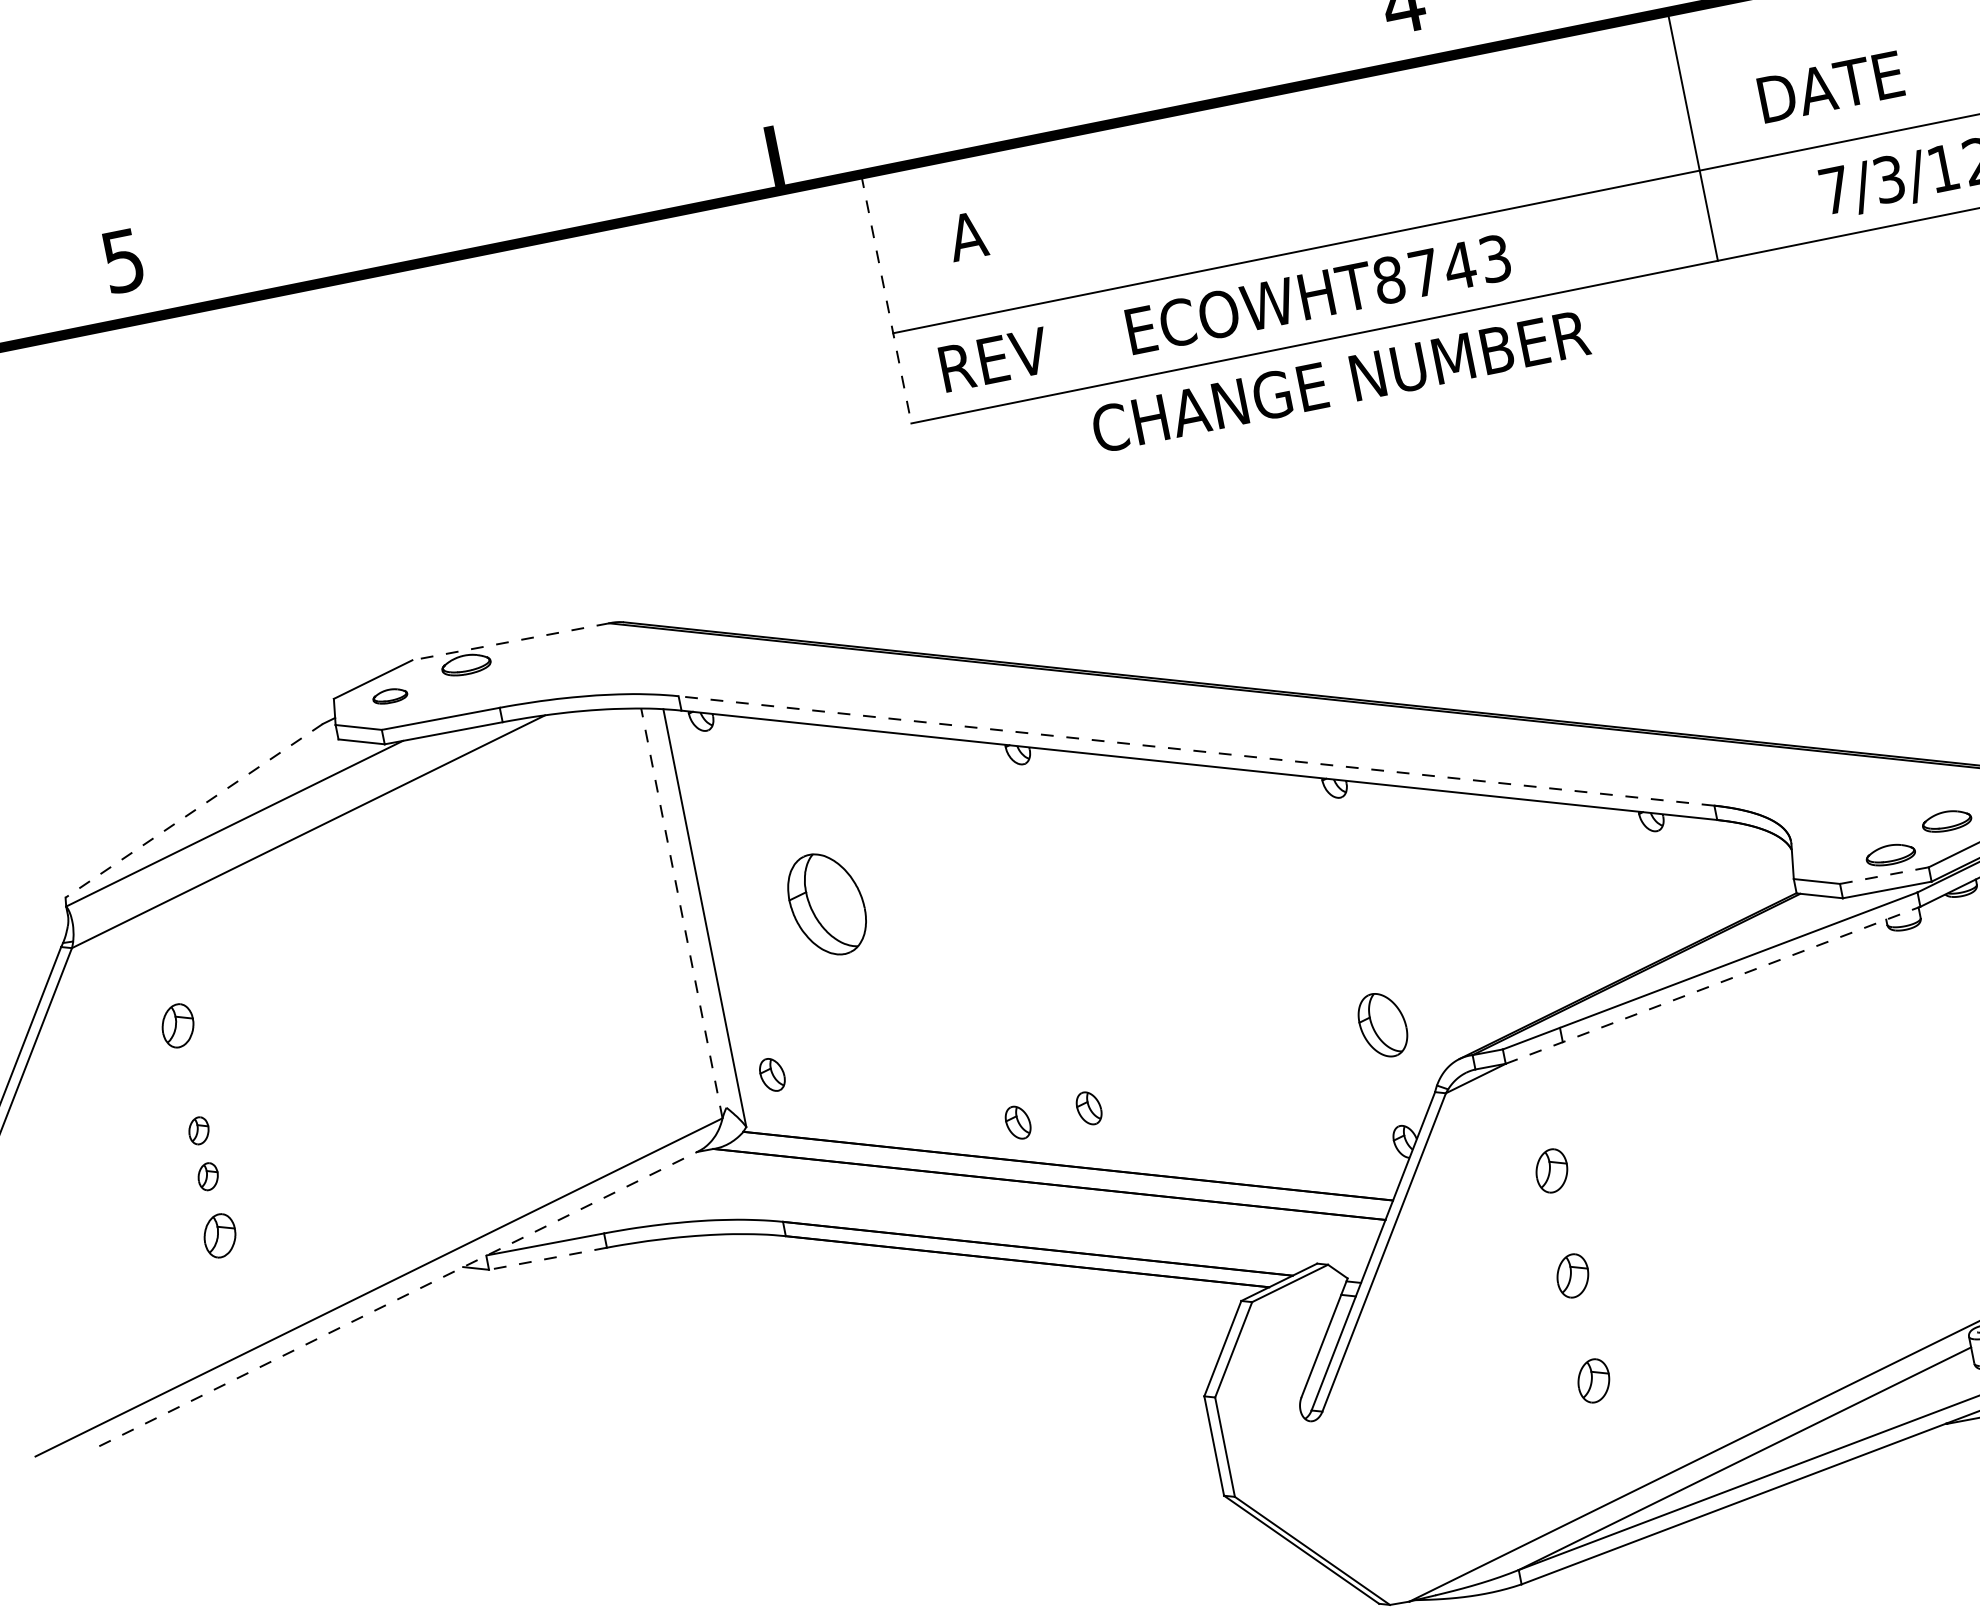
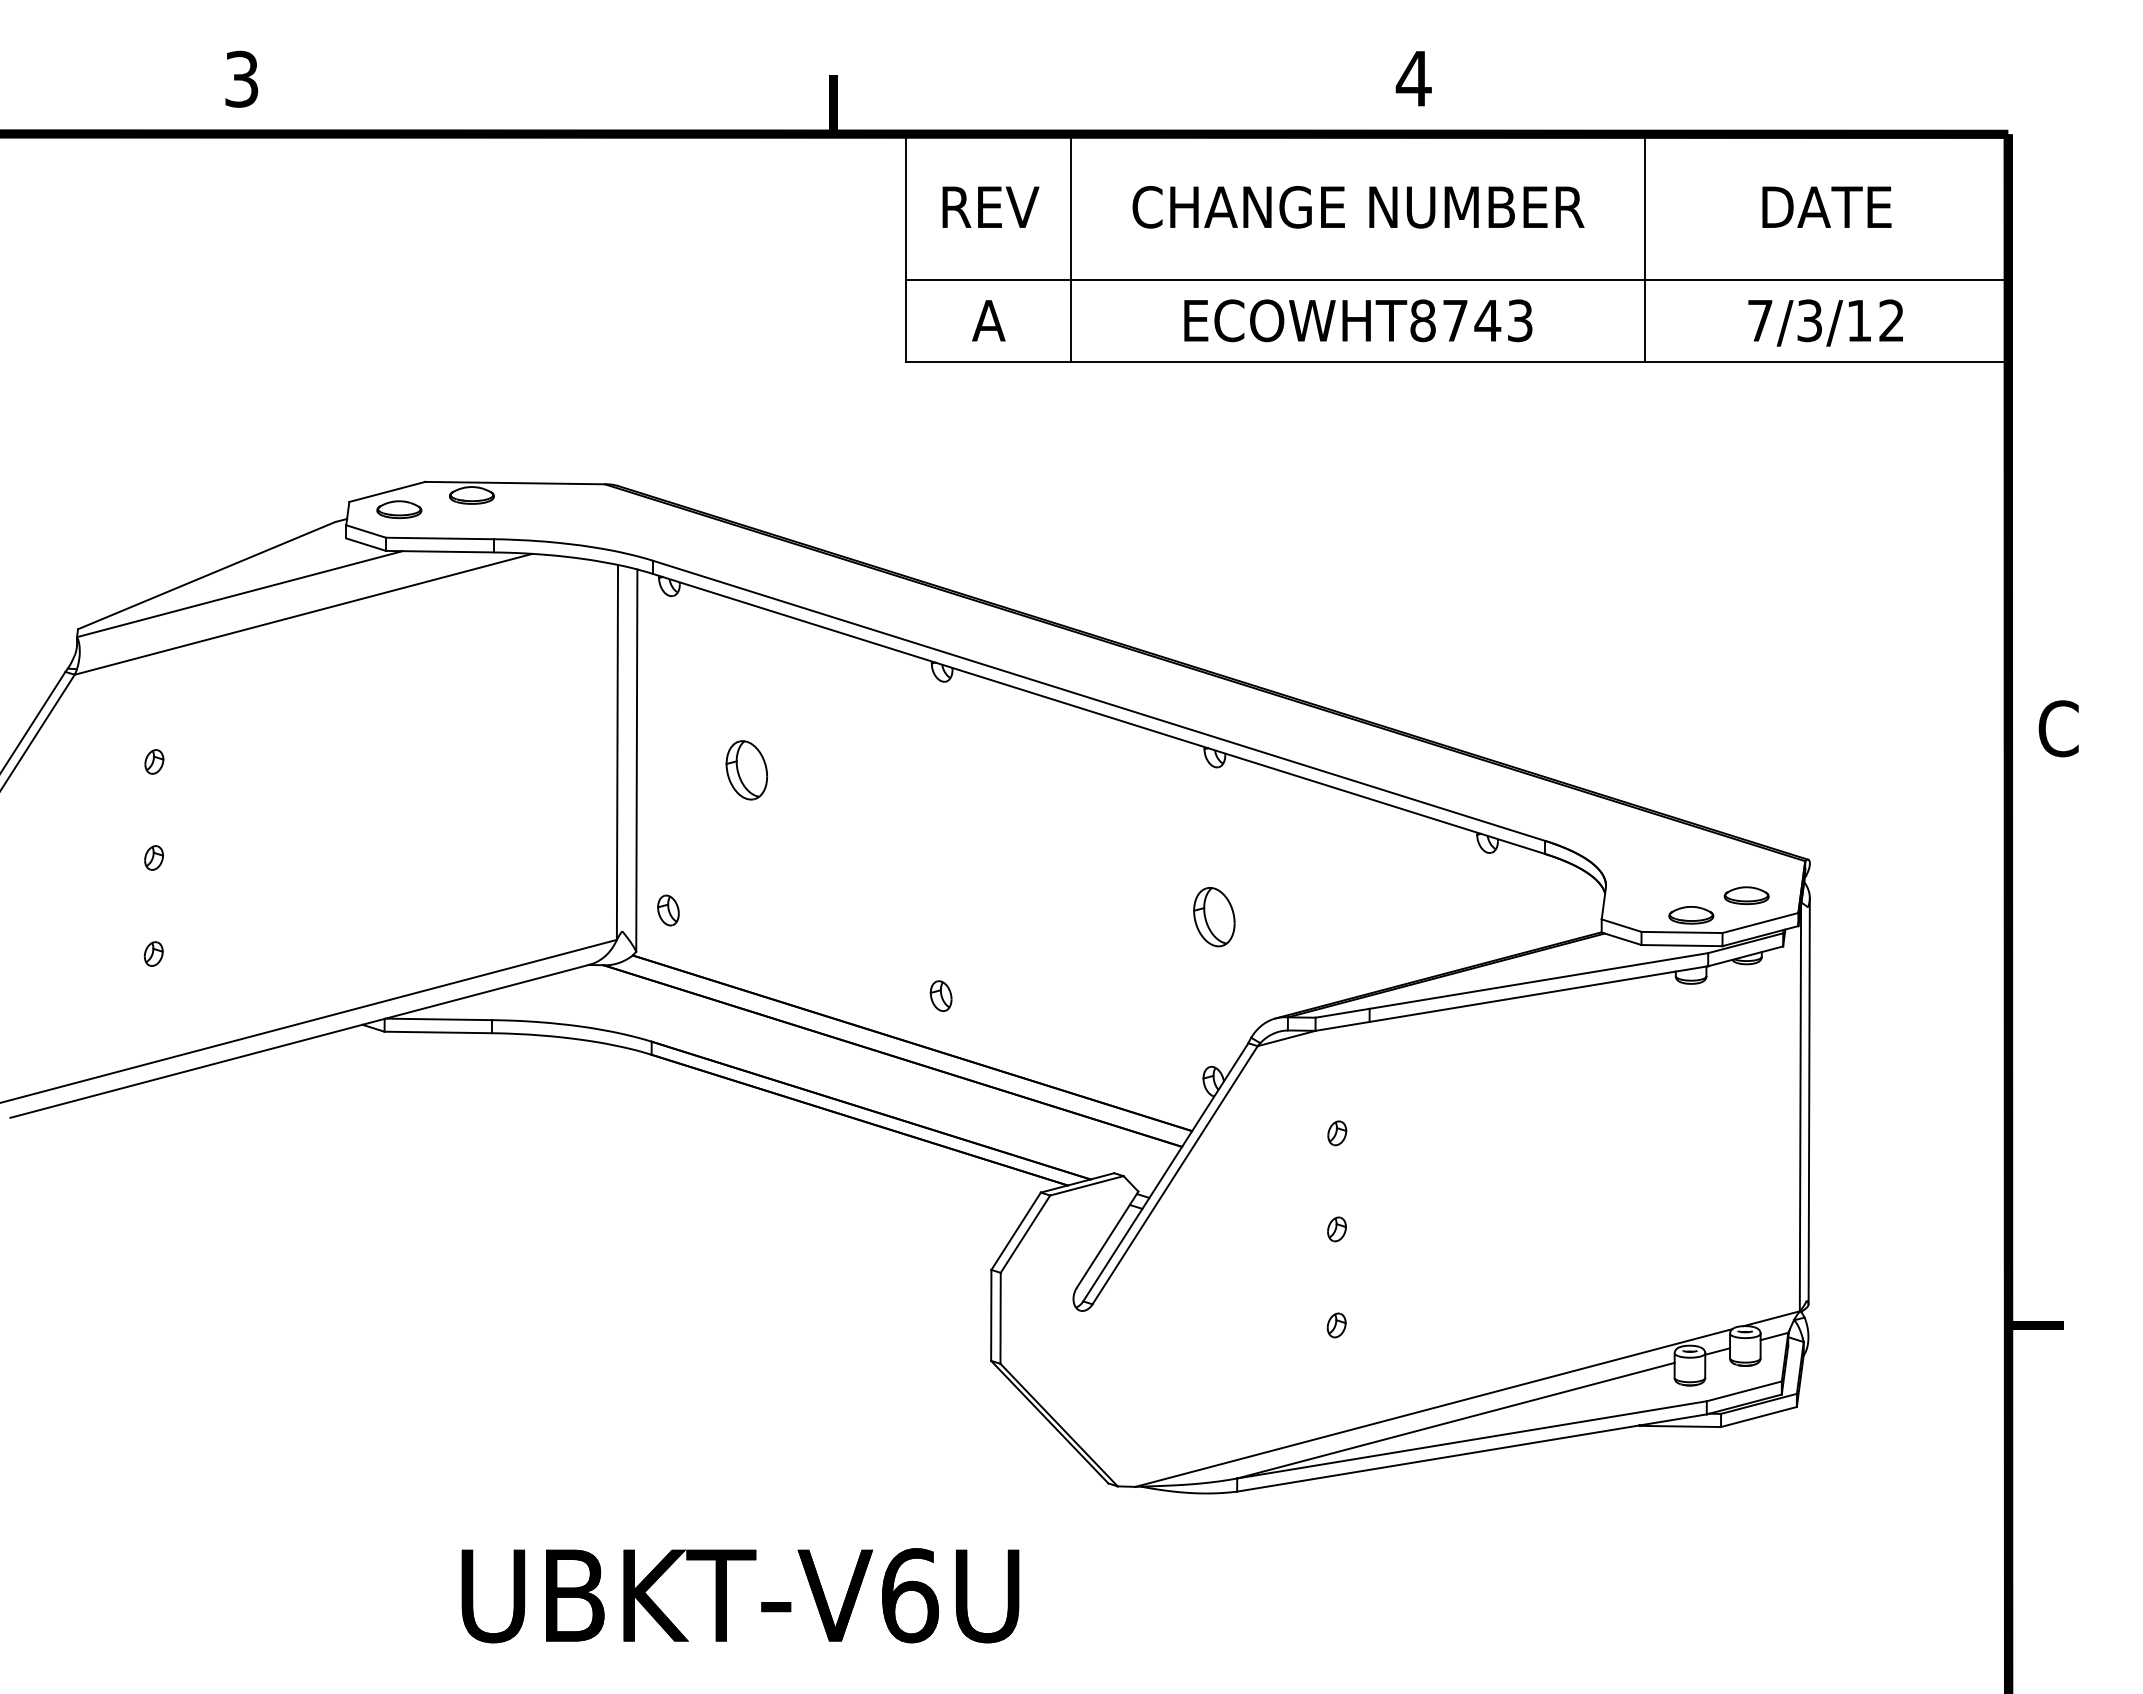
text: (1830, 86) -> (1826, 206), moved
text: (969, 234) -> (990, 206), A -> REV
text: (122, 260) -> (241, 78), 5 -> 3
line: (1066, 262) -> (1071, 248), added
text: (1318, 294) -> (1358, 320), moved
line: (886, 299) -> (906, 248), dashed -> solid
text: (994, 359) -> (990, 320), REV -> A
text: (1340, 381) -> (1358, 207), moved
line: (511, 642) -> (515, 483), dashed -> solid
part: (390, 696) -> (399, 509), size x1.43
line: (1195, 750) -> (1098, 700), dashed -> solid
line: (194, 810) -> (206, 575), dashed -> solid
line: (1884, 875) -> (1682, 932), dashed -> solid
part: (826, 904) -> (746, 770), size x0.62
line: (681, 912) -> (617, 751), dashed -> solid
line: (1712, 985) -> (1511, 998), dashed -> solid
part: (178, 1025) -> (154, 761), size x0.62
part: (1383, 1025) -> (1214, 917), moved
part: (1017, 1122) -> (875, 995), removed
part: (1552, 1171) -> (1337, 1133), size x0.62
part: (207, 1176) -> (153, 899), removed
part: (219, 1235) -> (153, 953), size x0.62
line: (548, 1258) -> (438, 1032), dashed -> solid
part: (1572, 1276) -> (1336, 1229), size x0.62
line: (399, 1299) -> (300, 1041), dashed -> solid
part: (1593, 1381) -> (1336, 1325), size x0.62

